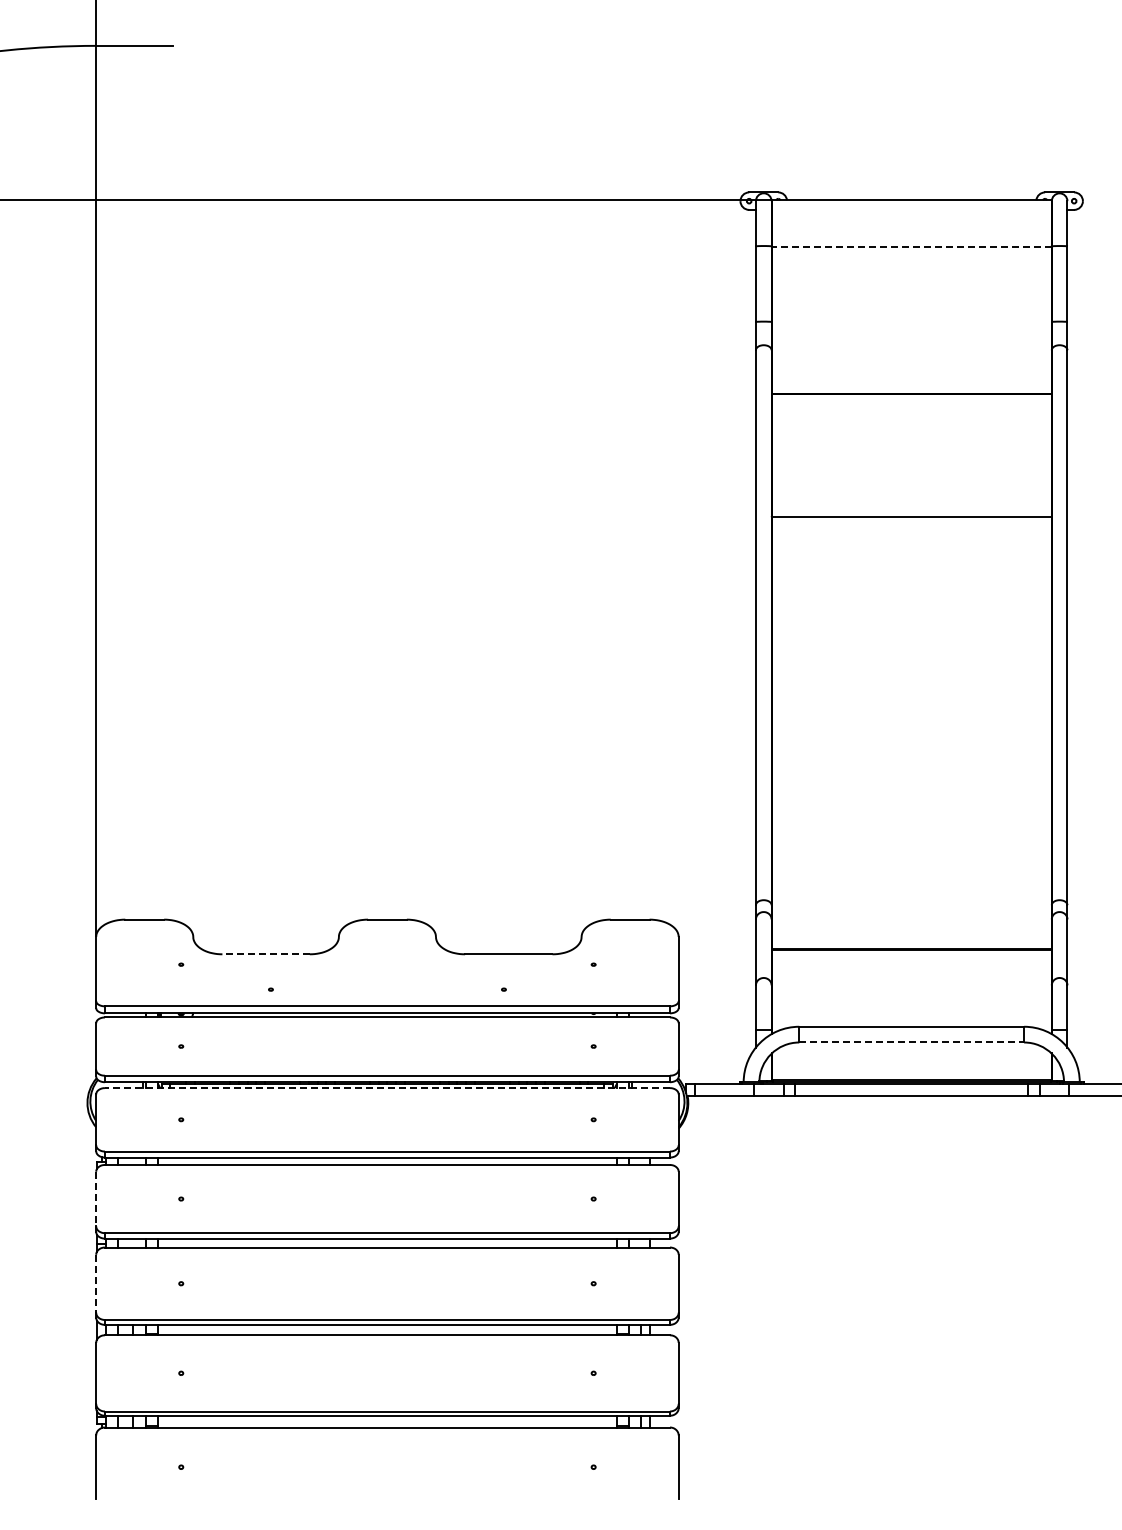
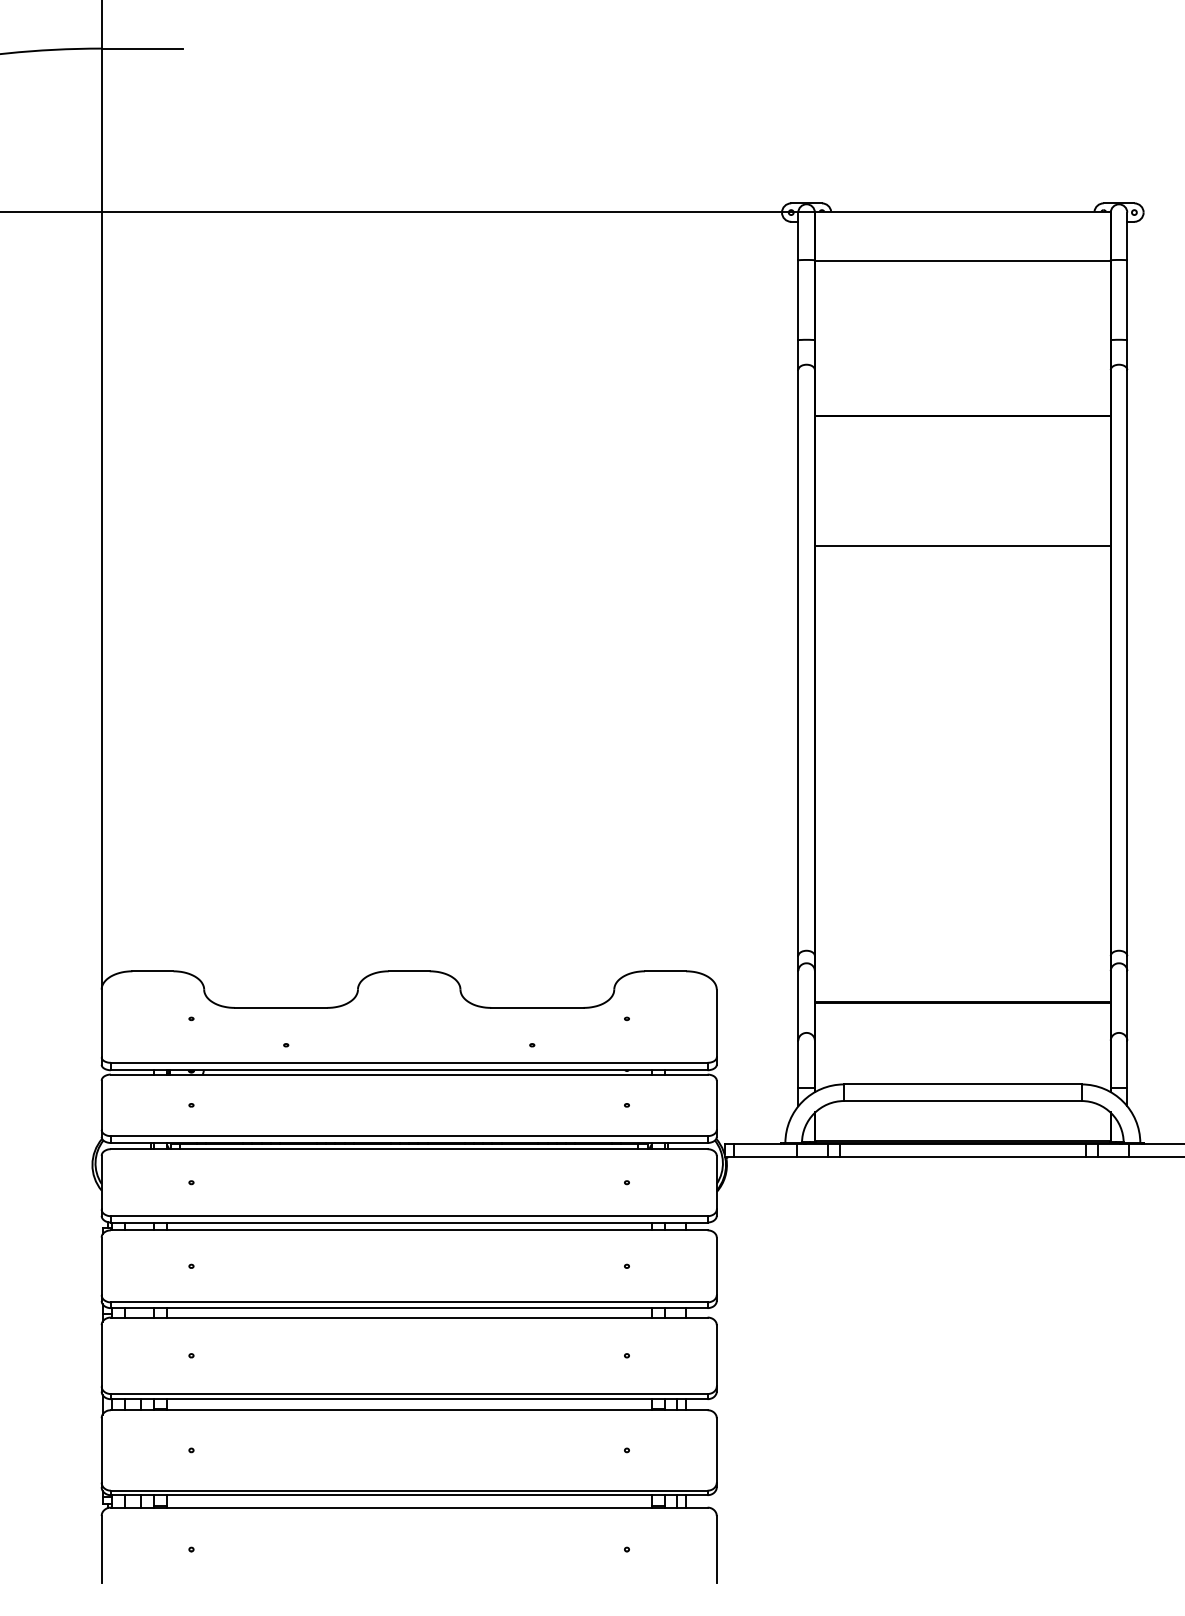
line: (911, 246) -> (962, 260), dashed -> solid
line: (266, 954) -> (281, 1008), dashed -> solid
line: (912, 1042) -> (963, 1101), dashed -> solid
line: (387, 1088) -> (409, 1149), dashed -> solid
line: (96, 1199) -> (101, 1266), dashed -> solid
line: (96, 1283) -> (101, 1355), dashed -> solid

